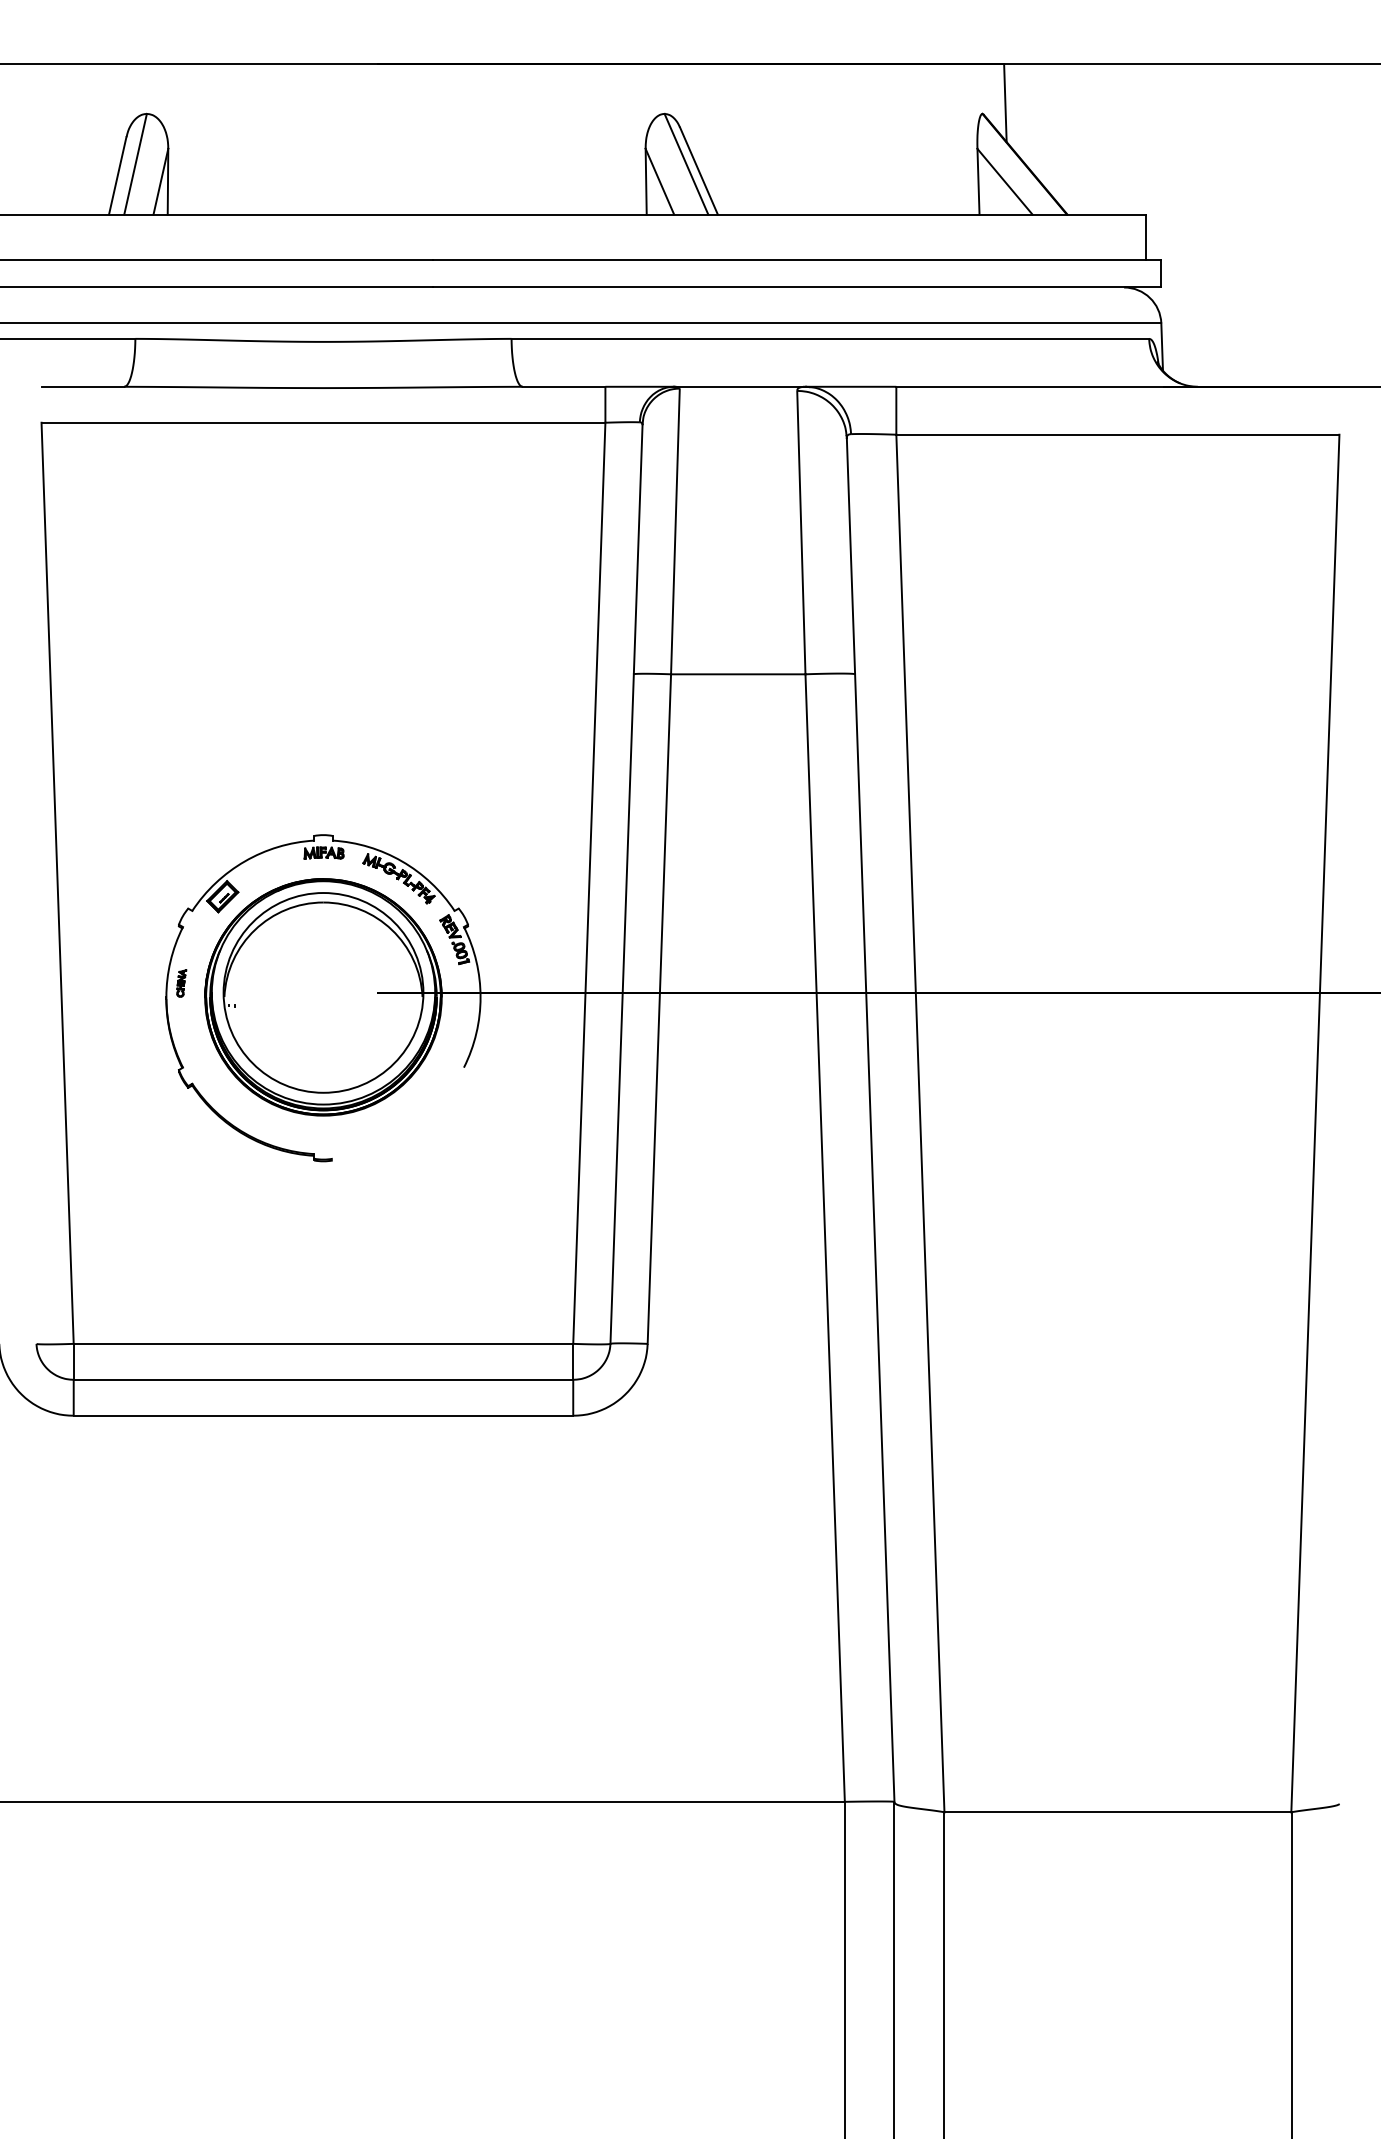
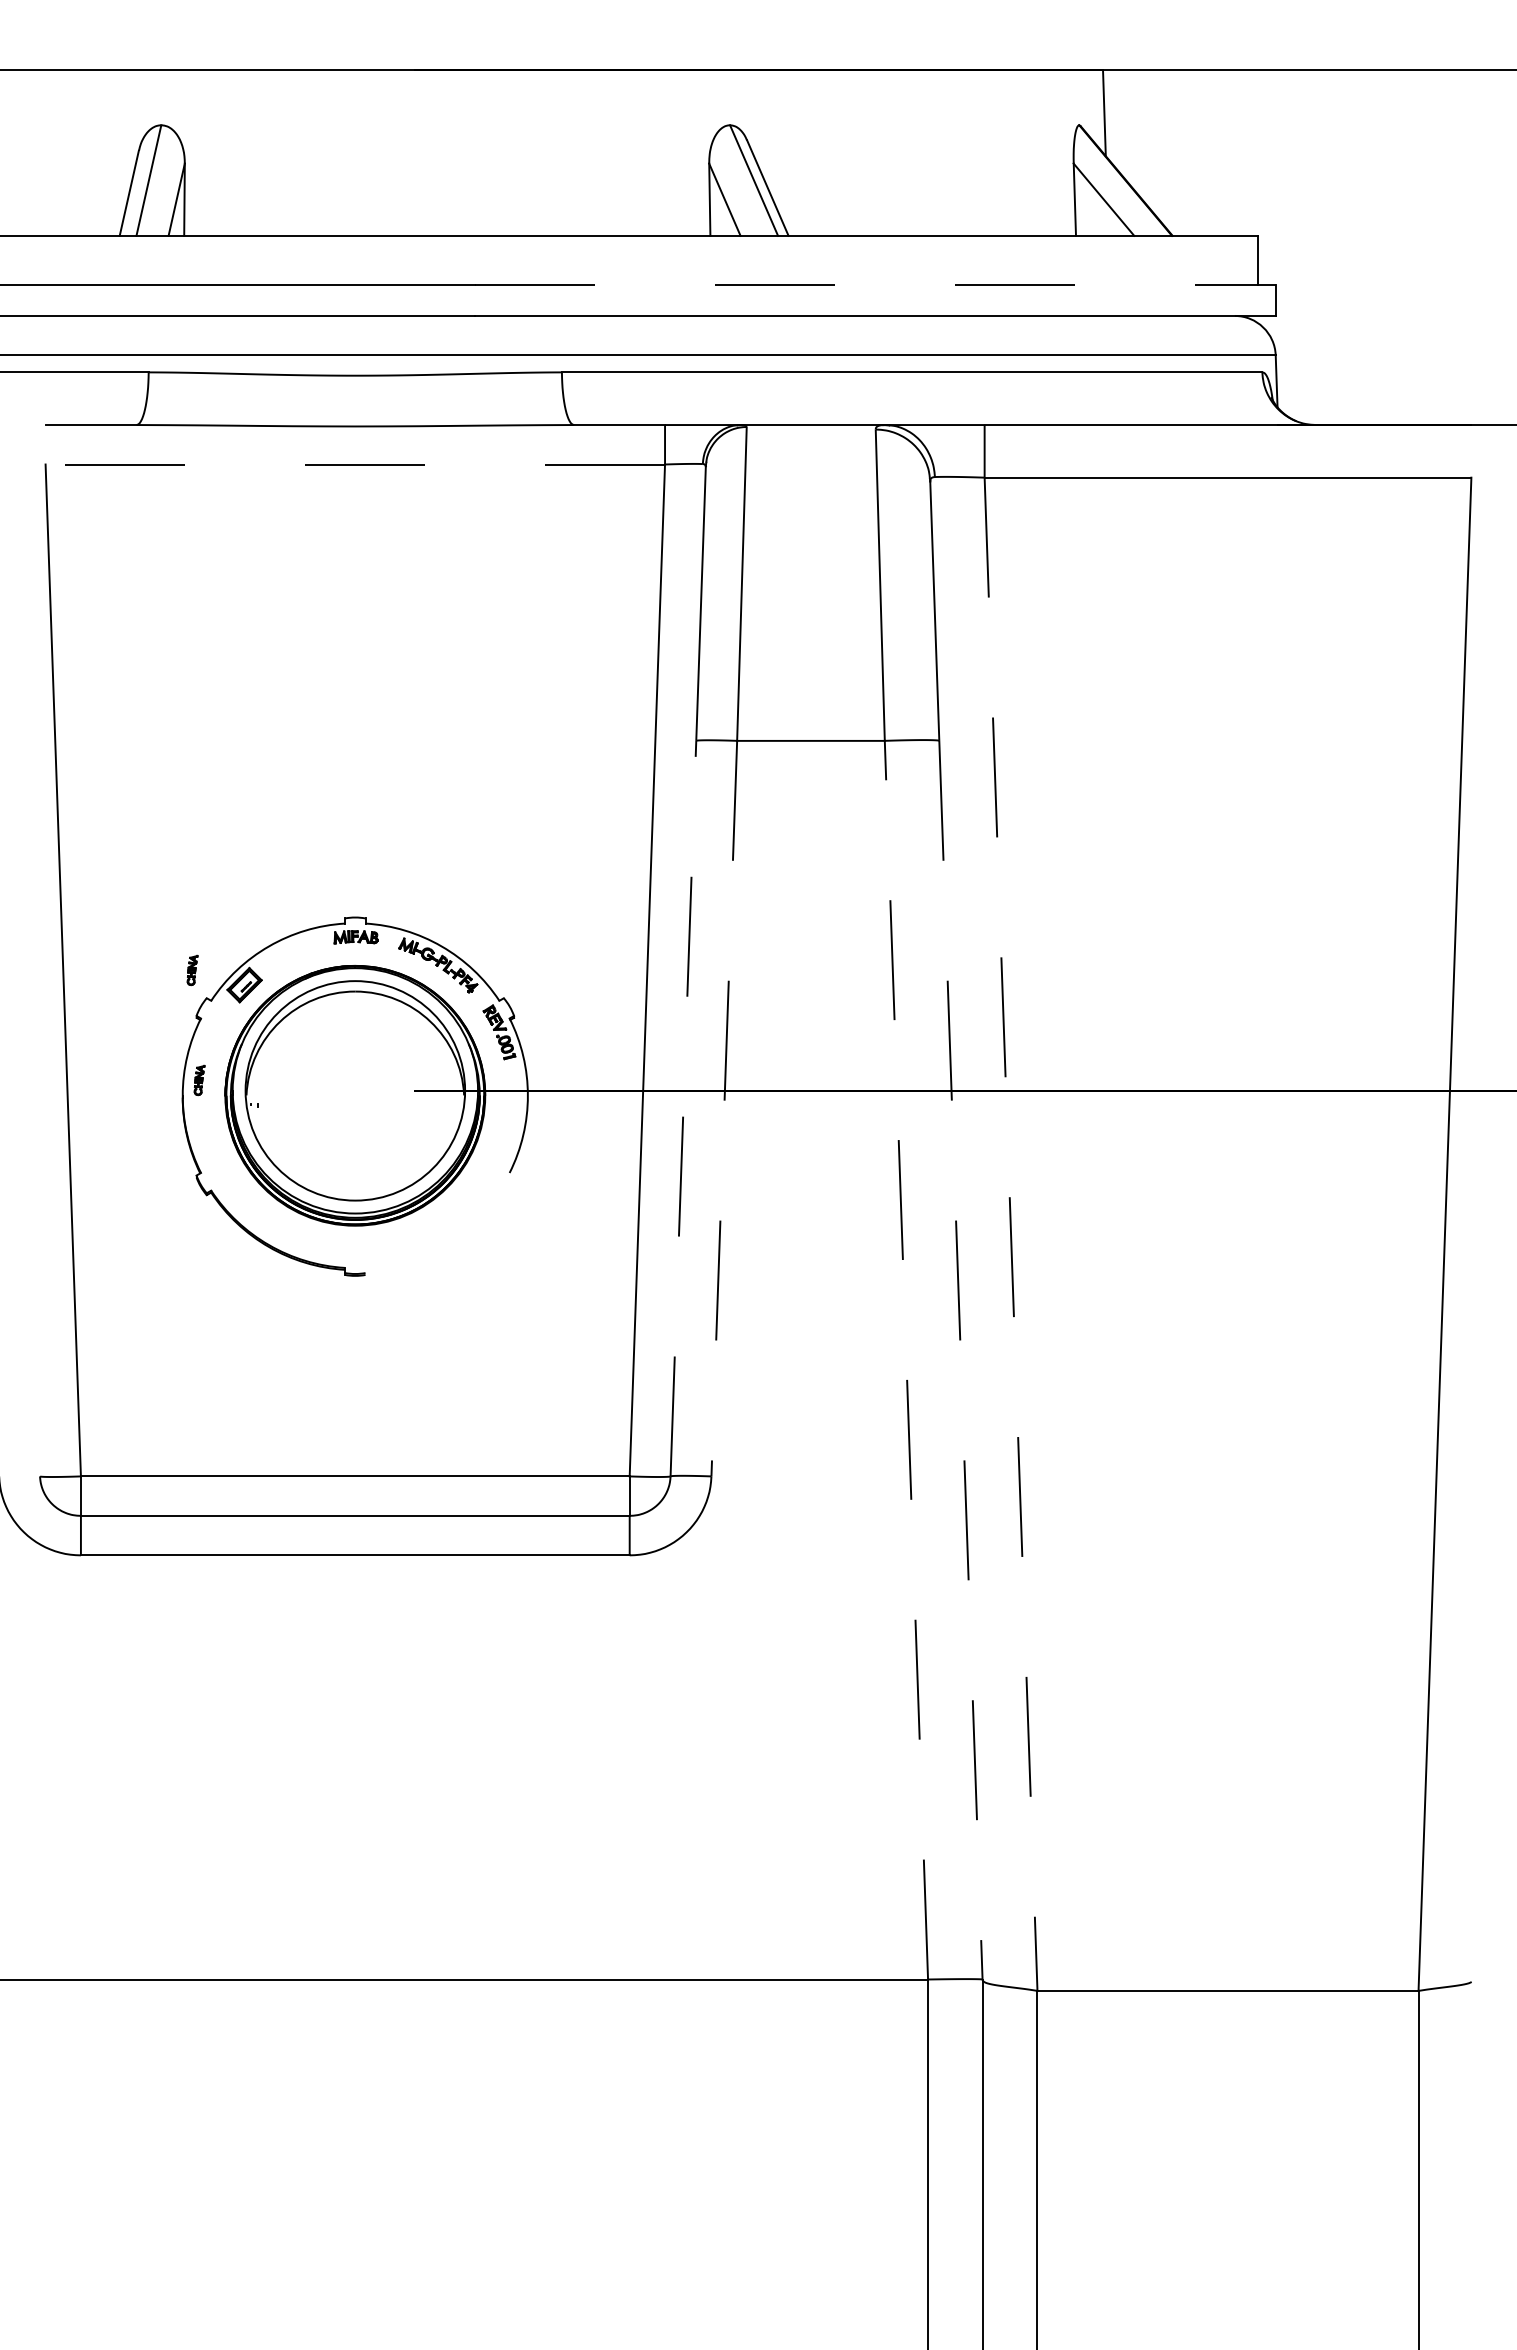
line: (797, 259) -> (876, 285), solid -> dashed
line: (323, 422) -> (355, 464), solid -> dashed
part: (175, 883) -> (192, 970), added
line: (622, 1008) -> (683, 1108), solid -> dashed
line: (659, 1008) -> (724, 1108), solid -> dashed
line: (920, 1123) -> (1011, 1234), solid -> dashed
line: (825, 1238) -> (906, 1360), solid -> dashed
line: (874, 1238) -> (960, 1360), solid -> dashed

